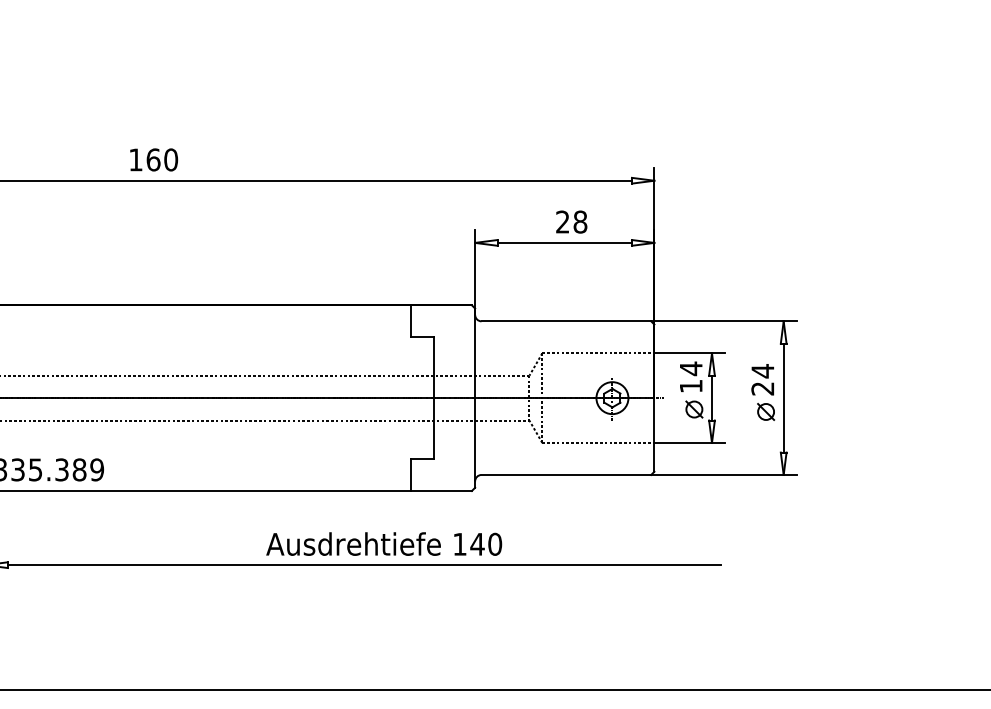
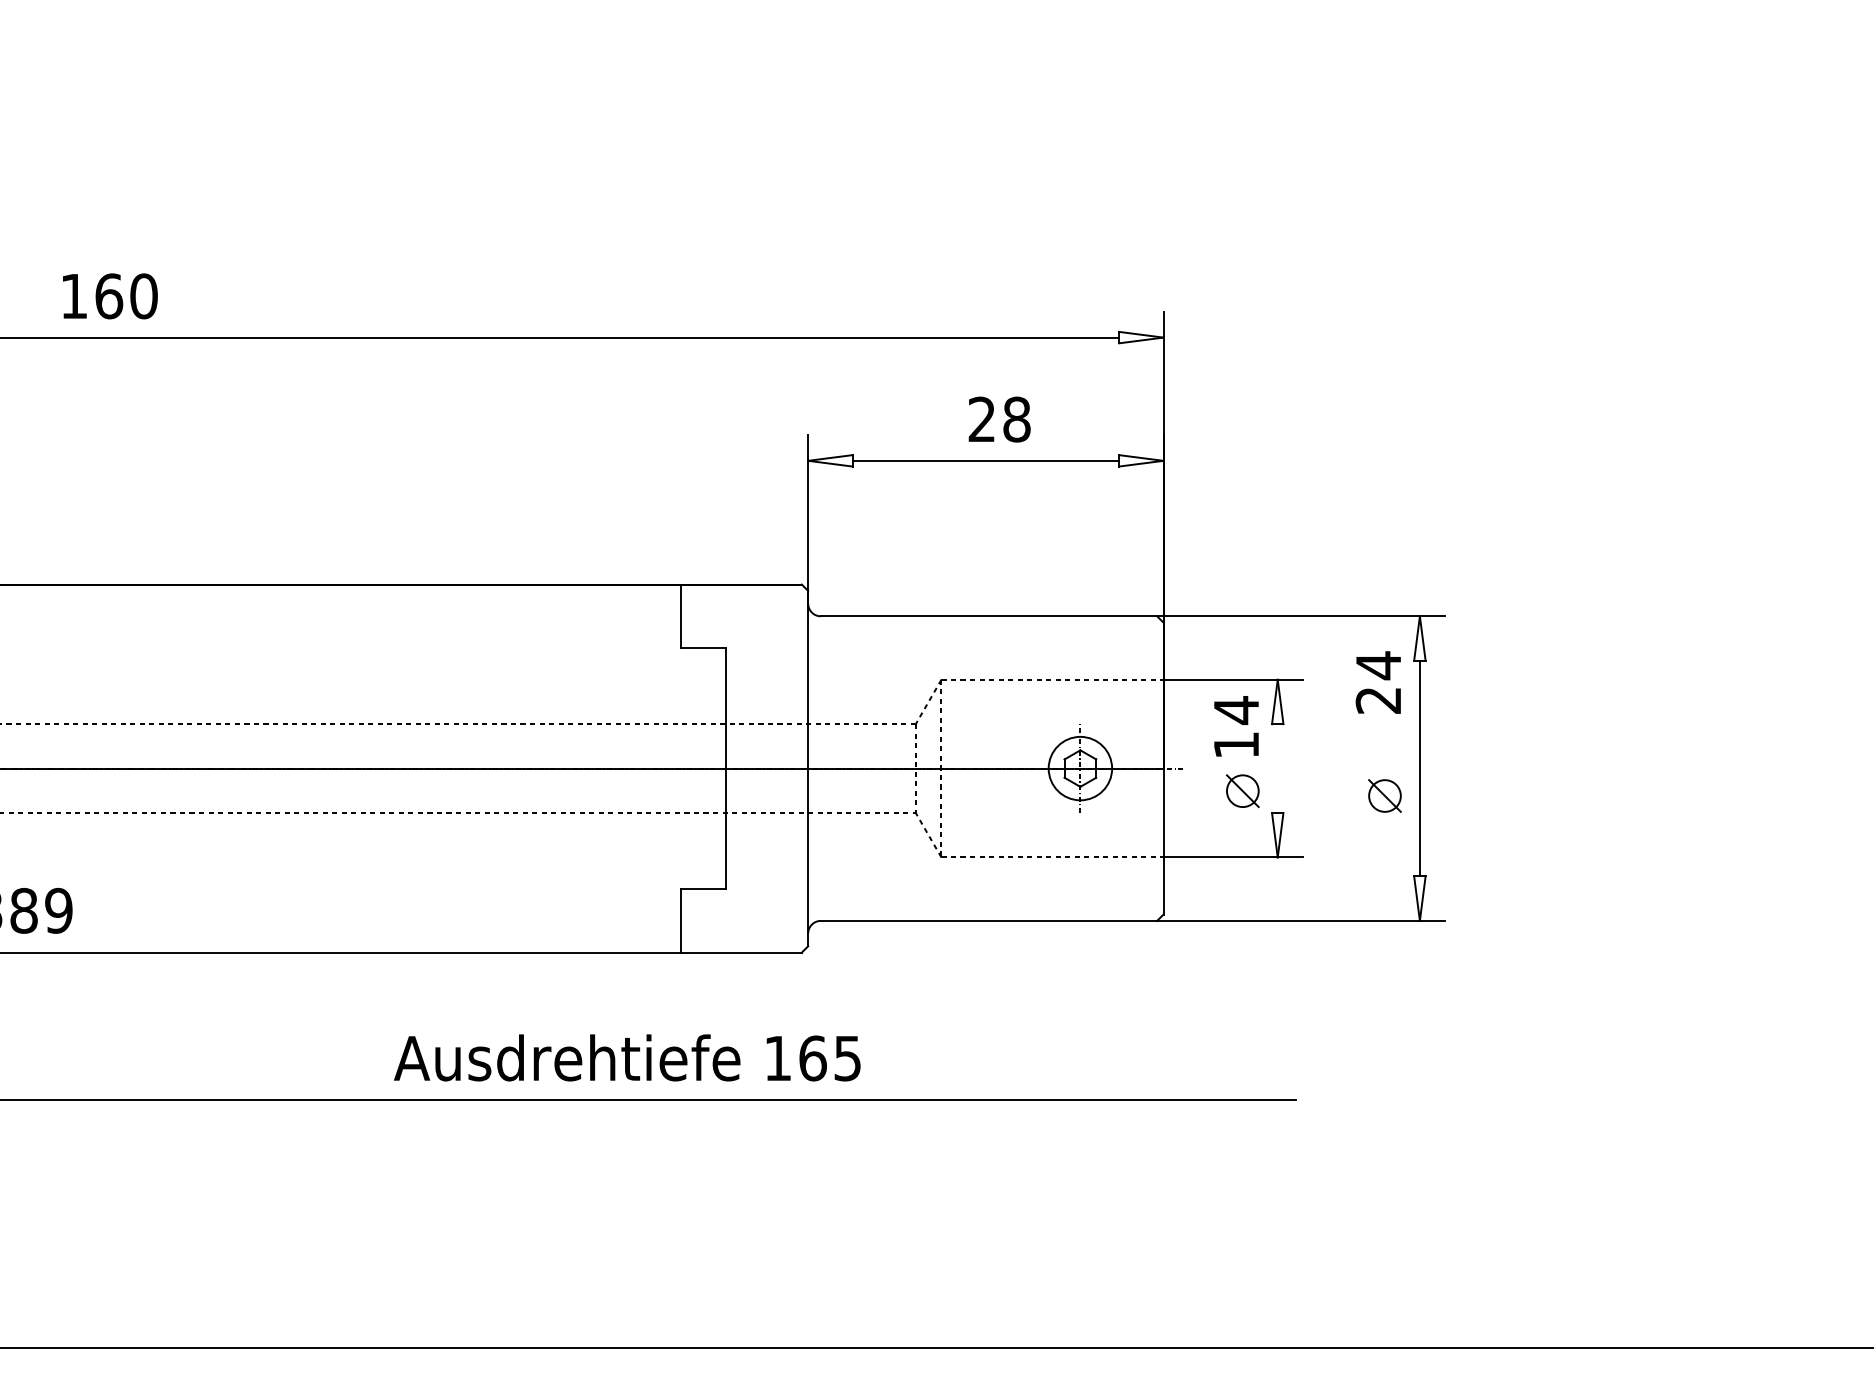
text: (154, 159) -> (111, 295), moved
text: (762, 379) -> (1377, 682), moved
line: (712, 397) -> (1278, 767), removed
text: (486, 543) -> (830, 1056), 140 -> 165

